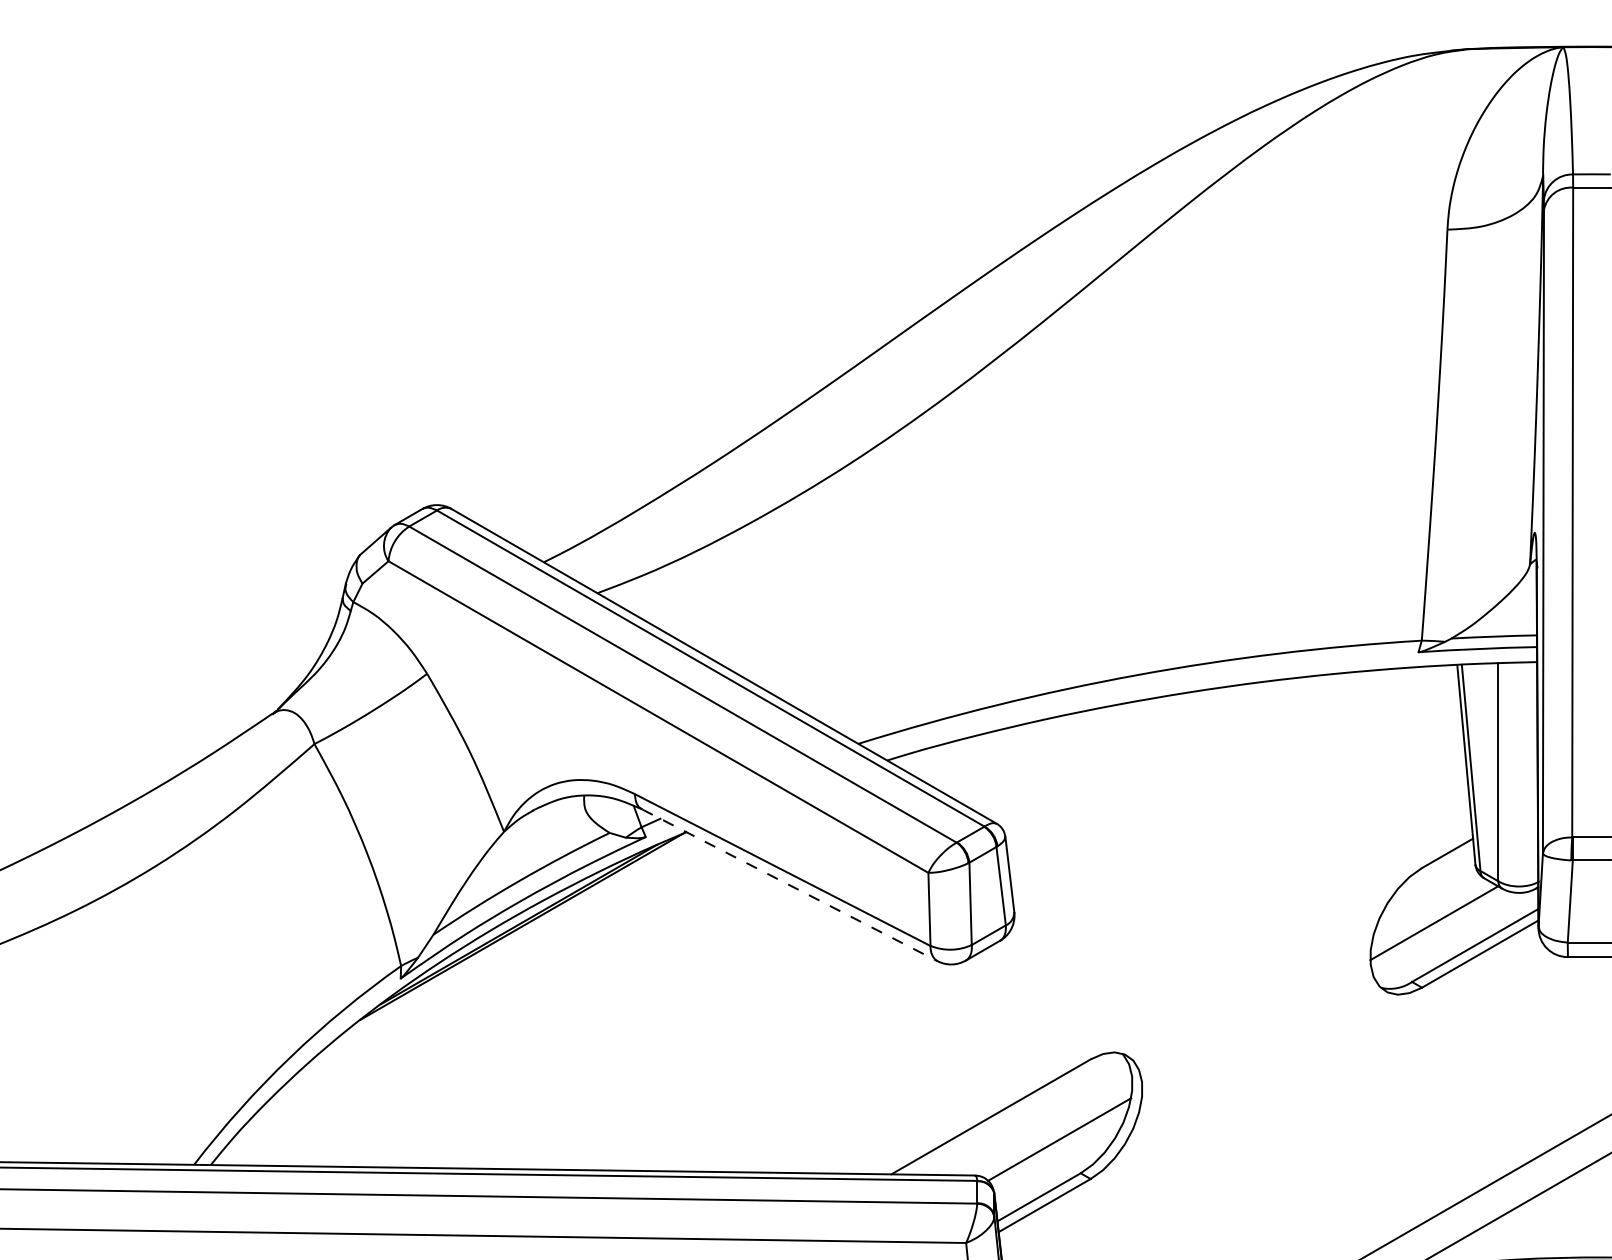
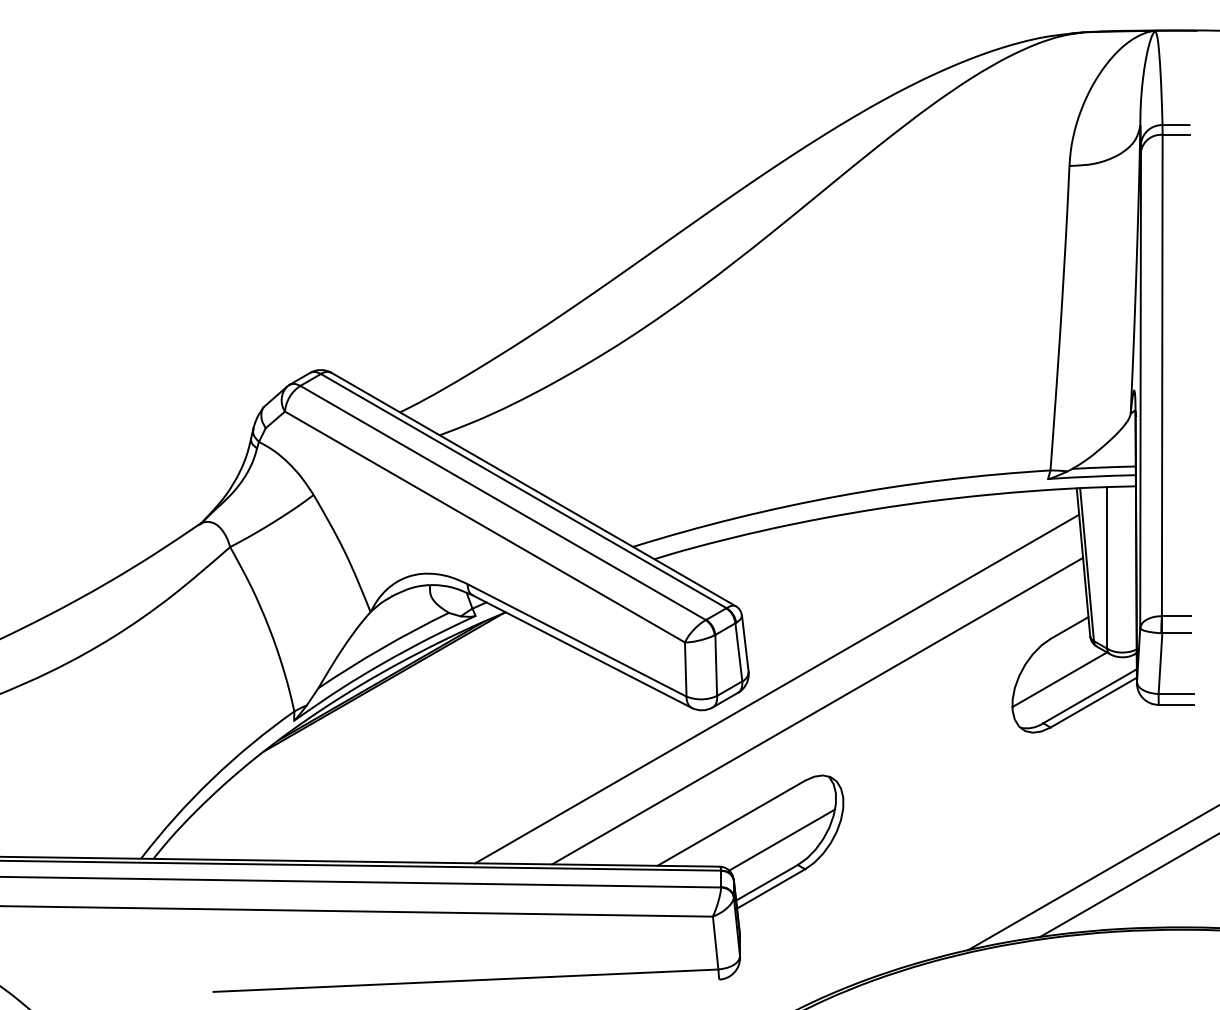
line: (790, 885) -> (582, 651), dashed -> solid
line: (1053, 935) -> (777, 688), added
line: (1107, 964) -> (817, 710), added

